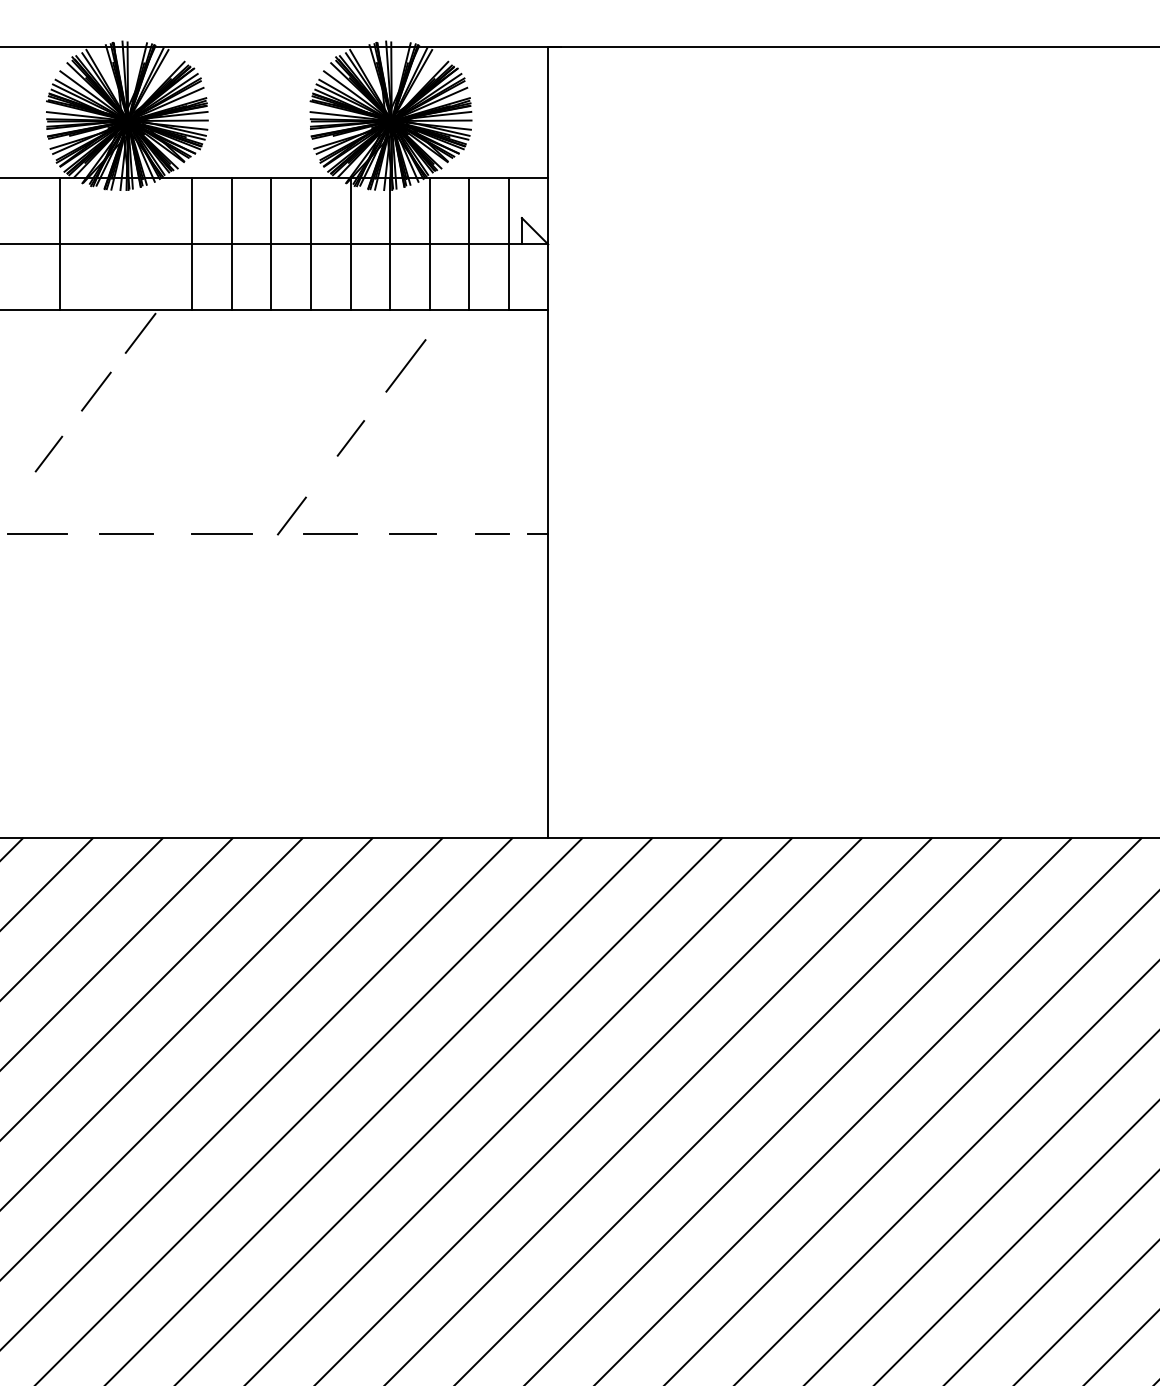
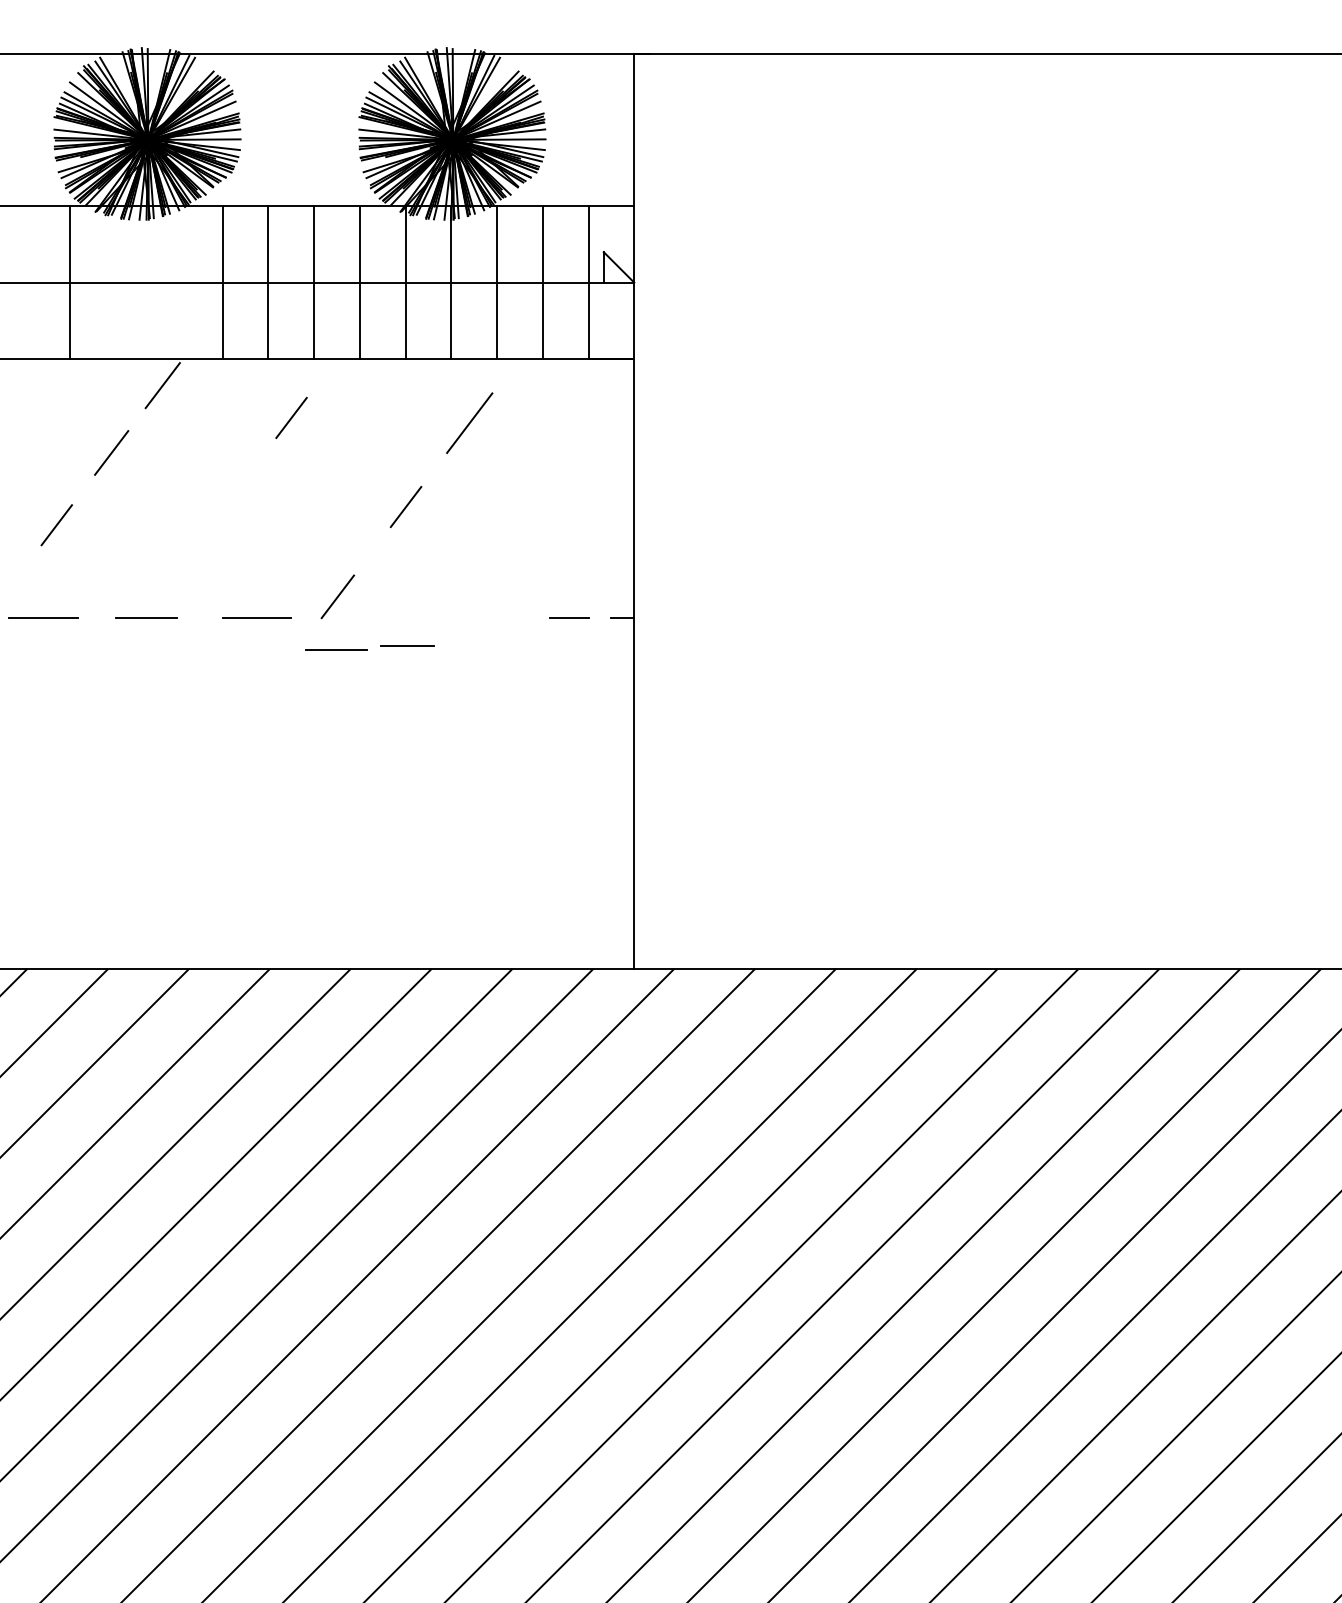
line: (251, 361) -> (291, 418), added
line: (330, 533) -> (336, 649), moved
line: (412, 533) -> (406, 644), moved

